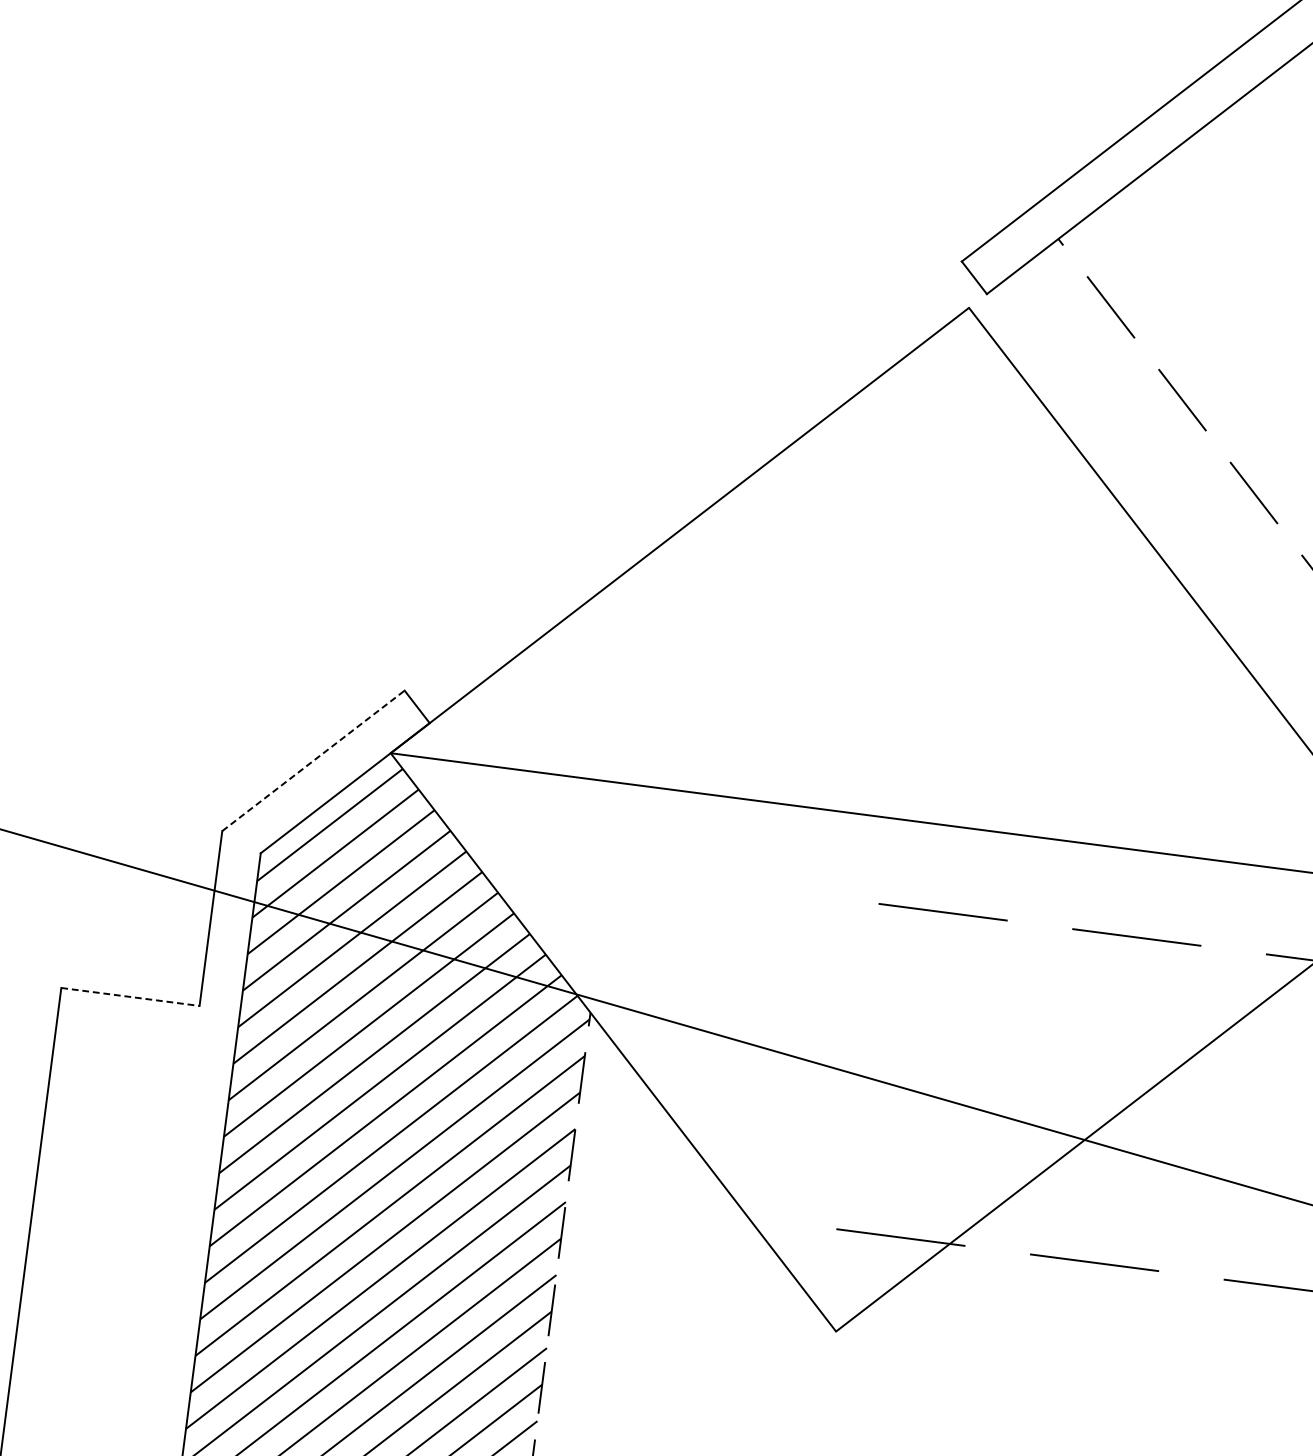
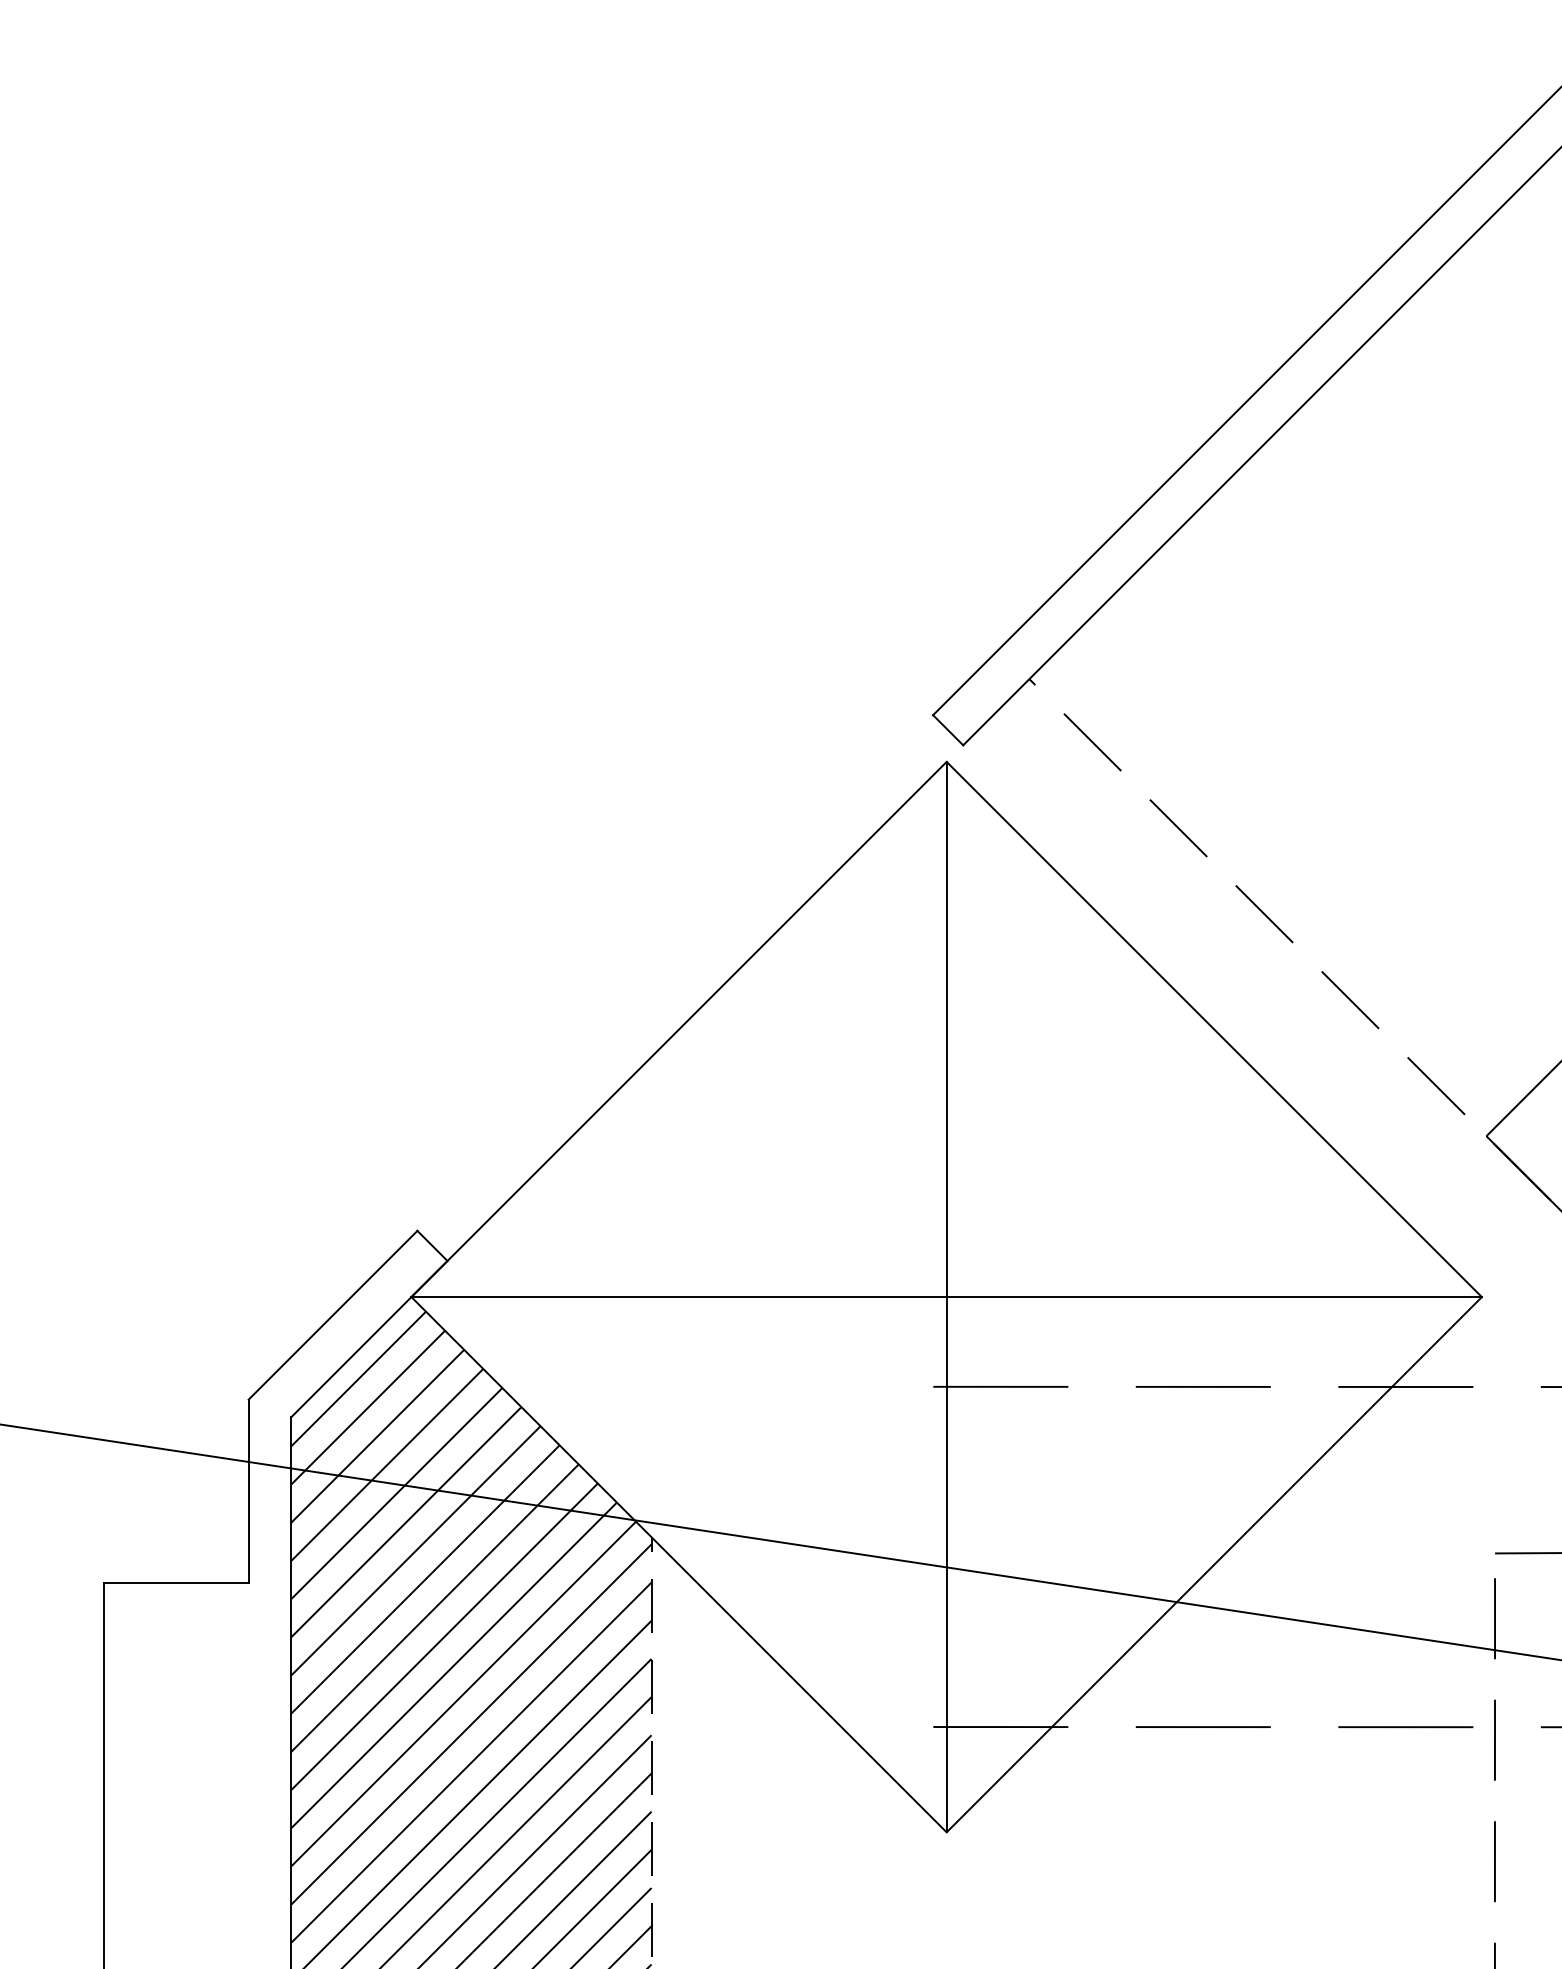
line: (314, 760) -> (333, 1314), dashed -> solid
line: (902, 819) -> (946, 1296), added
line: (130, 996) -> (176, 1582), dashed -> solid

